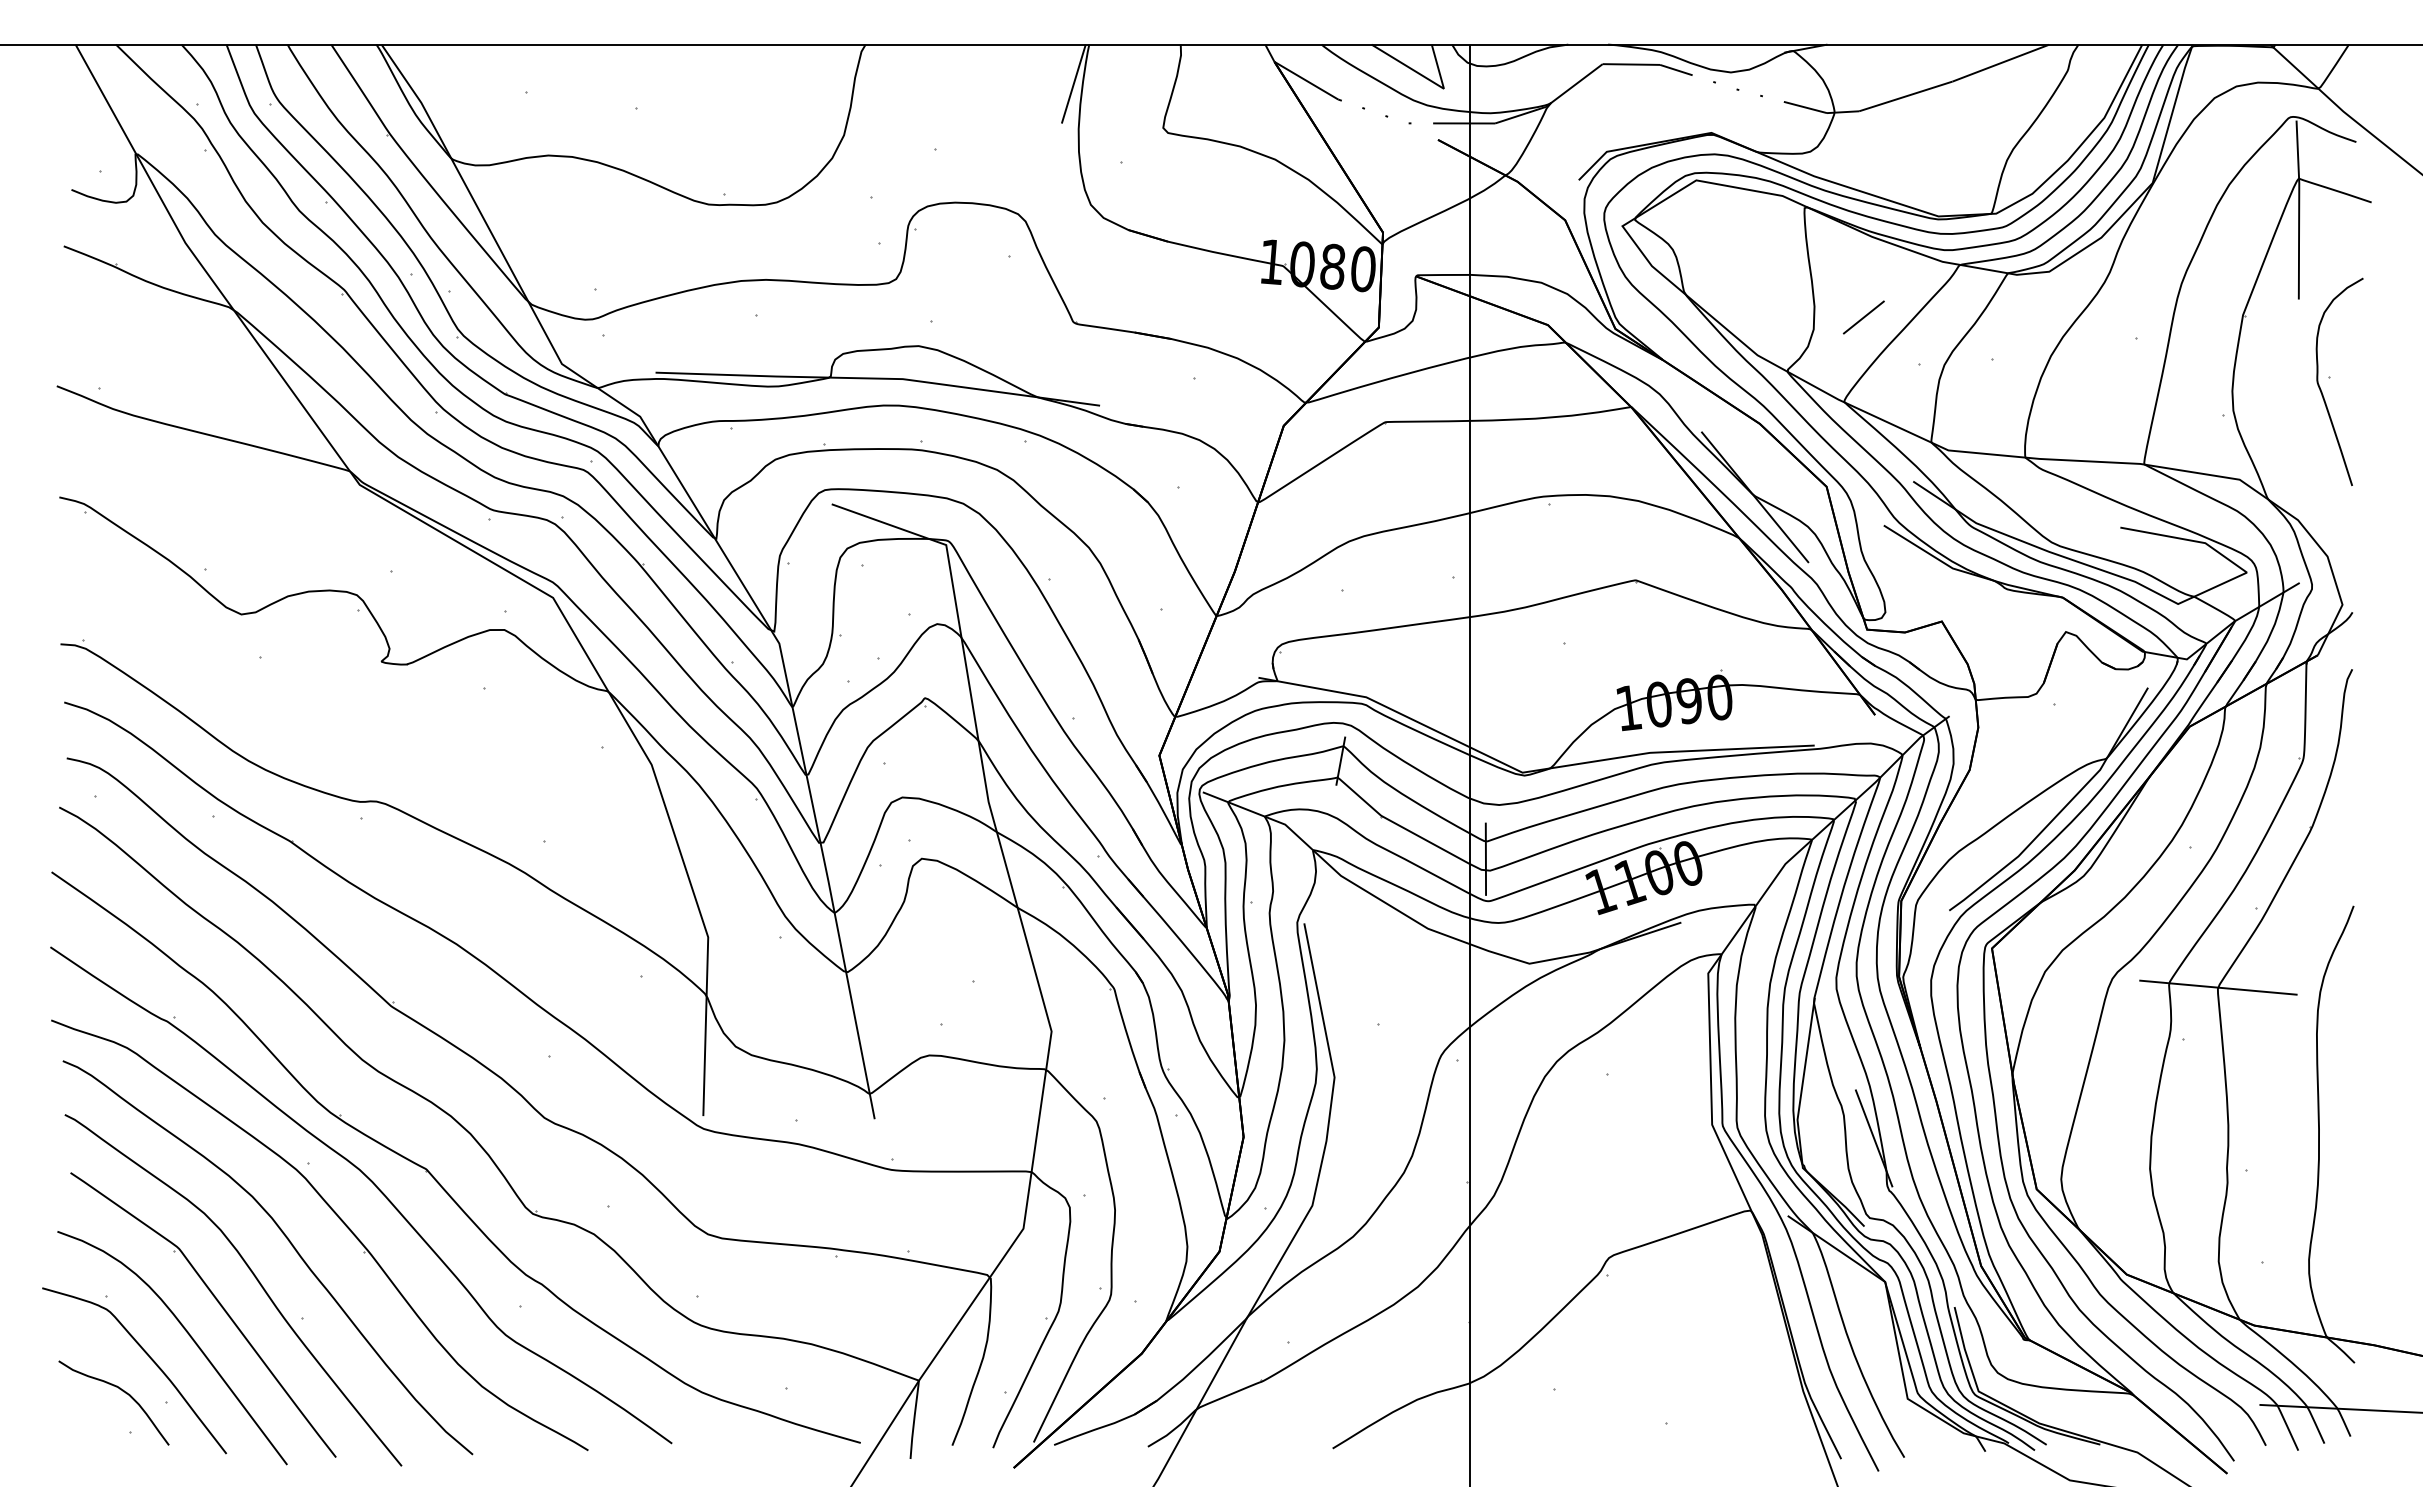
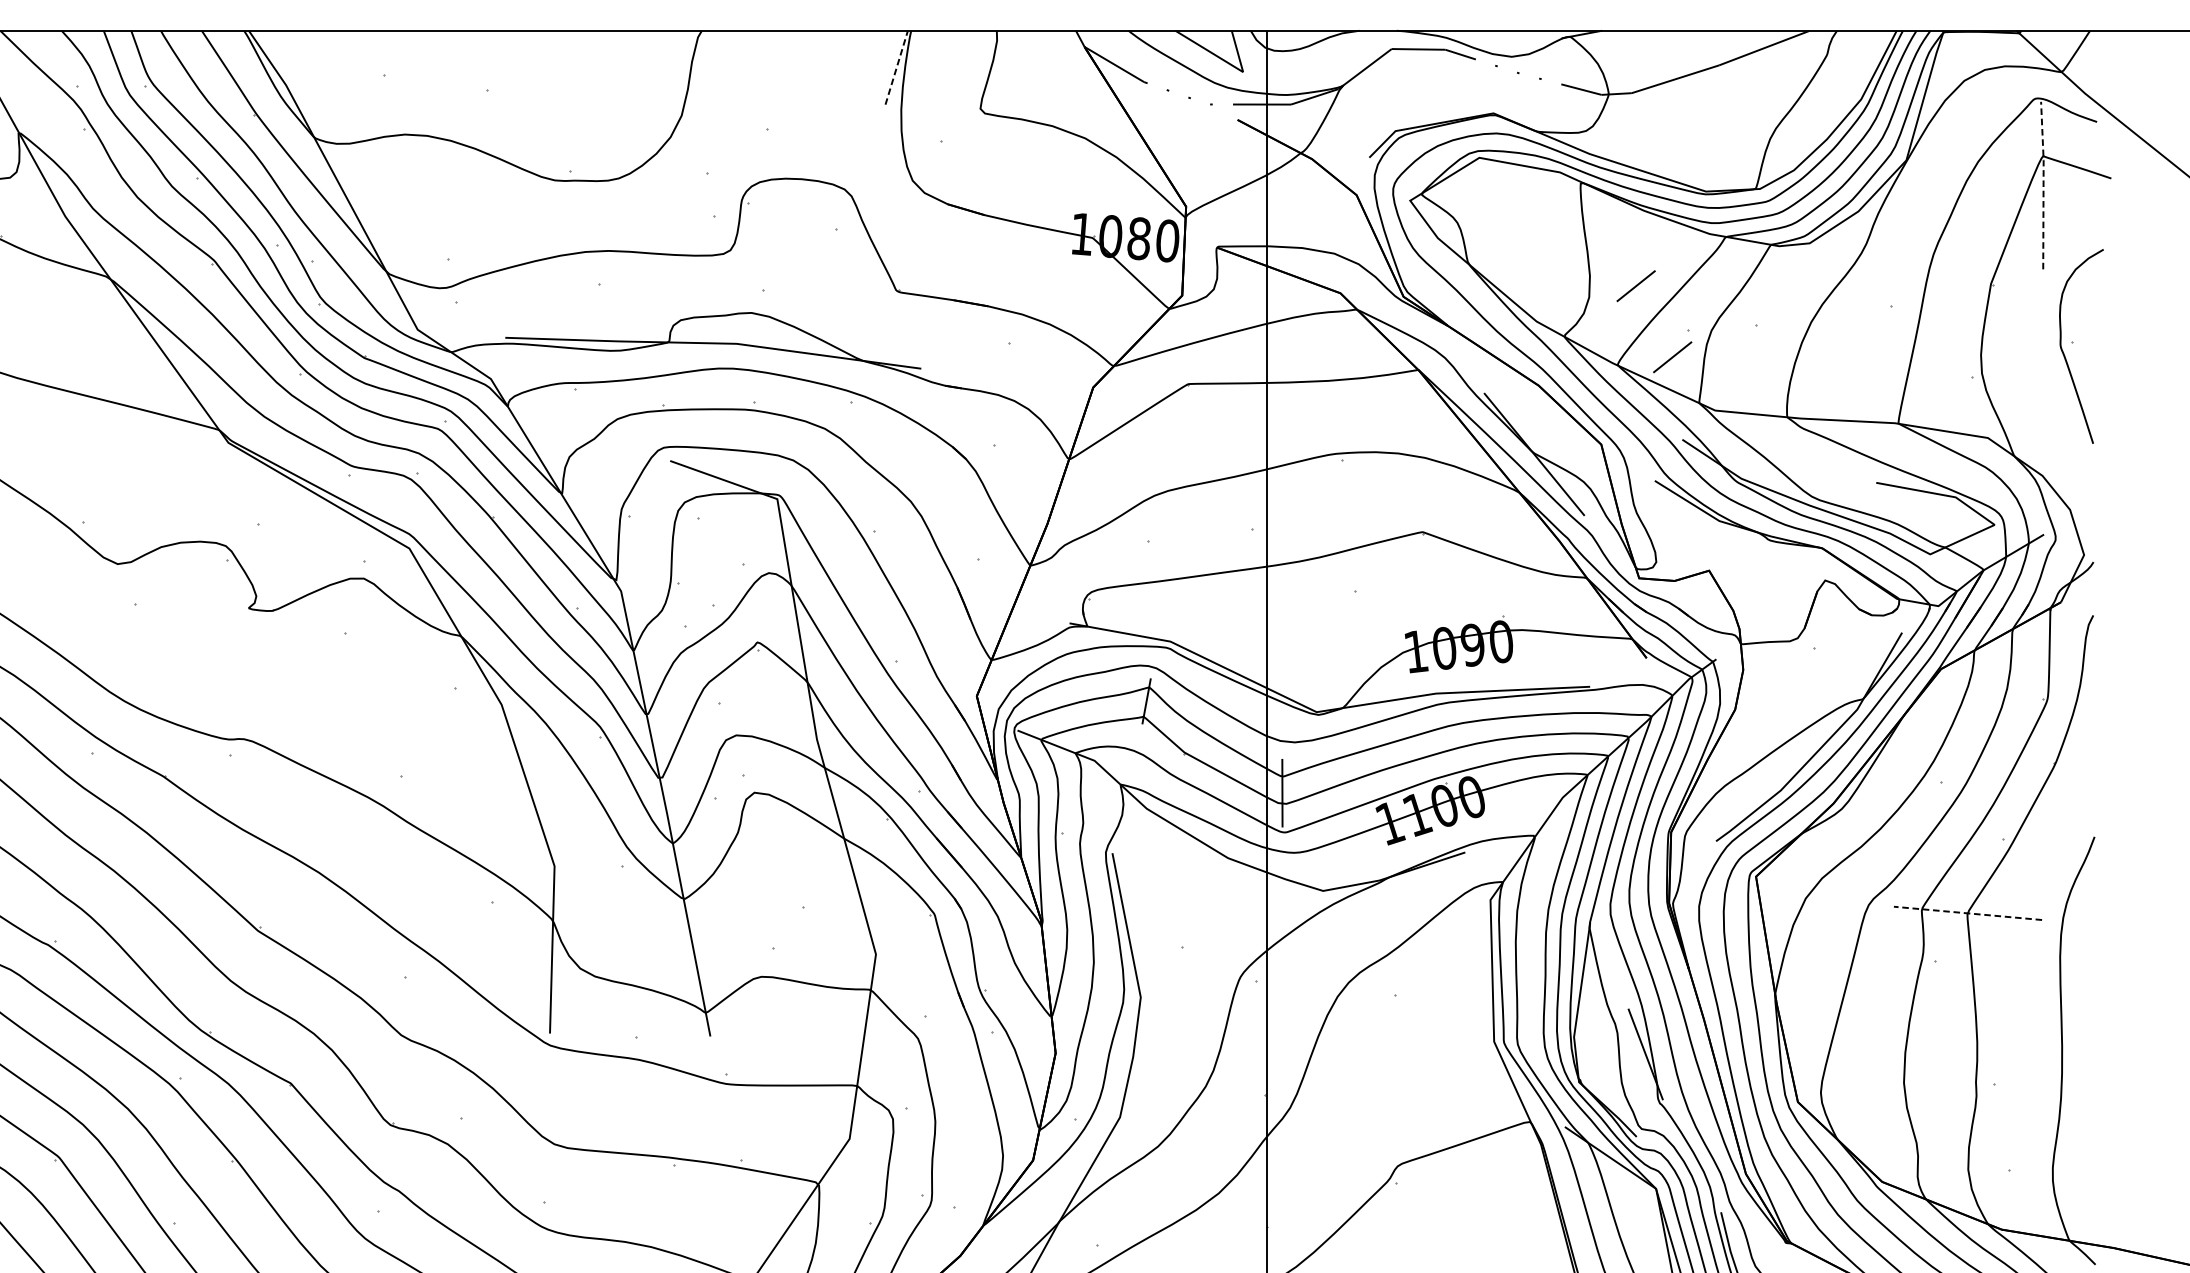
line: (1073, 83) -> (896, 67), solid -> dashed
line: (2299, 208) -> (2043, 184), solid -> dashed
line: (1902, 393) -> (1672, 357), added
line: (2217, 987) -> (1967, 913), solid -> dashed

